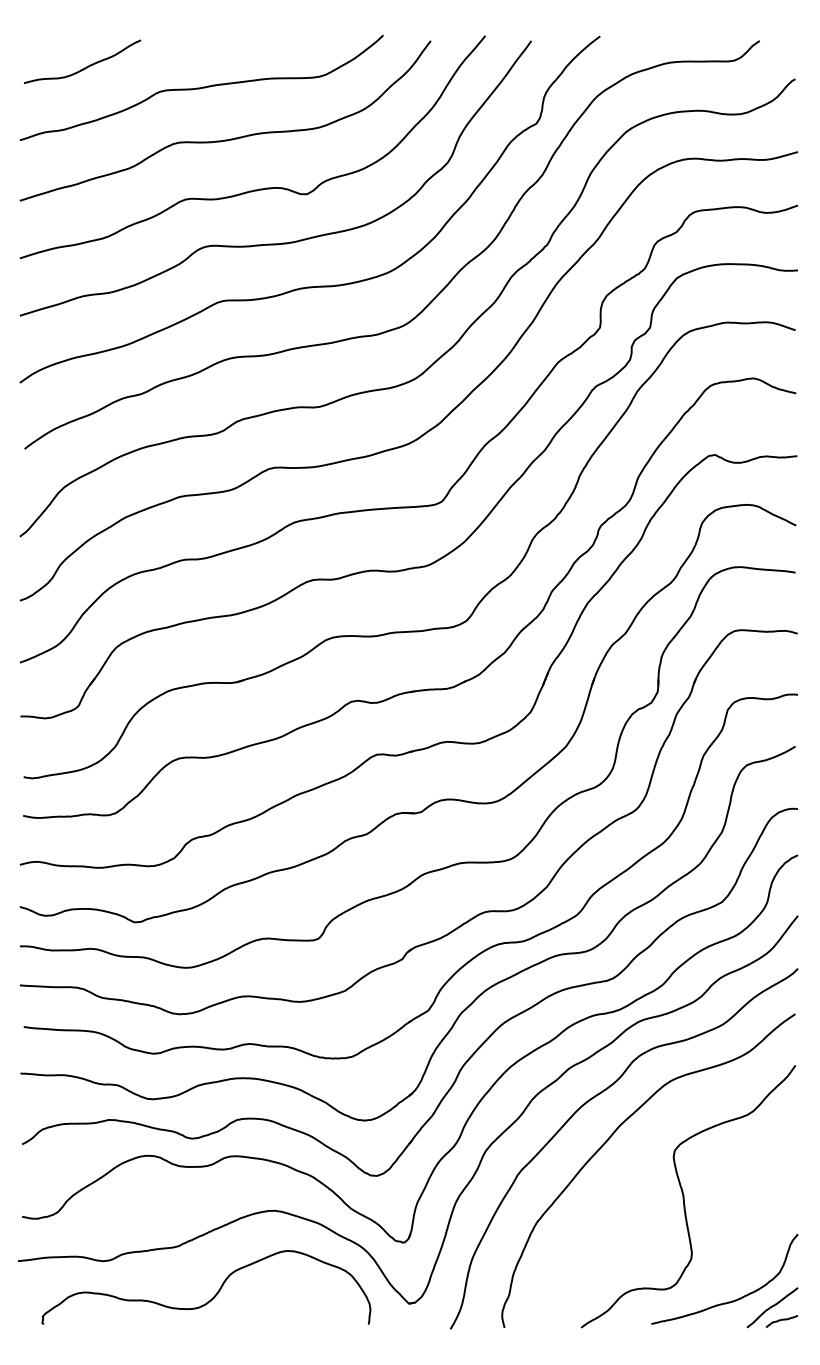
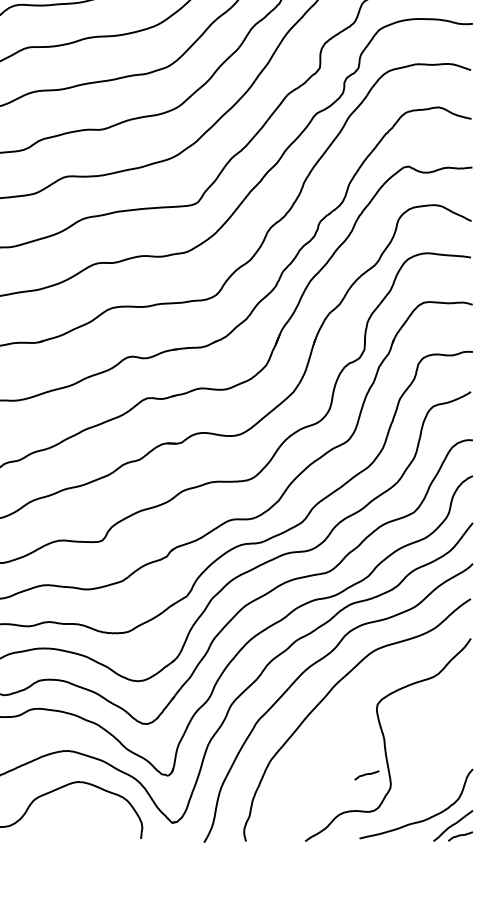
curve: (660, 1241) -> (366, 774), added

